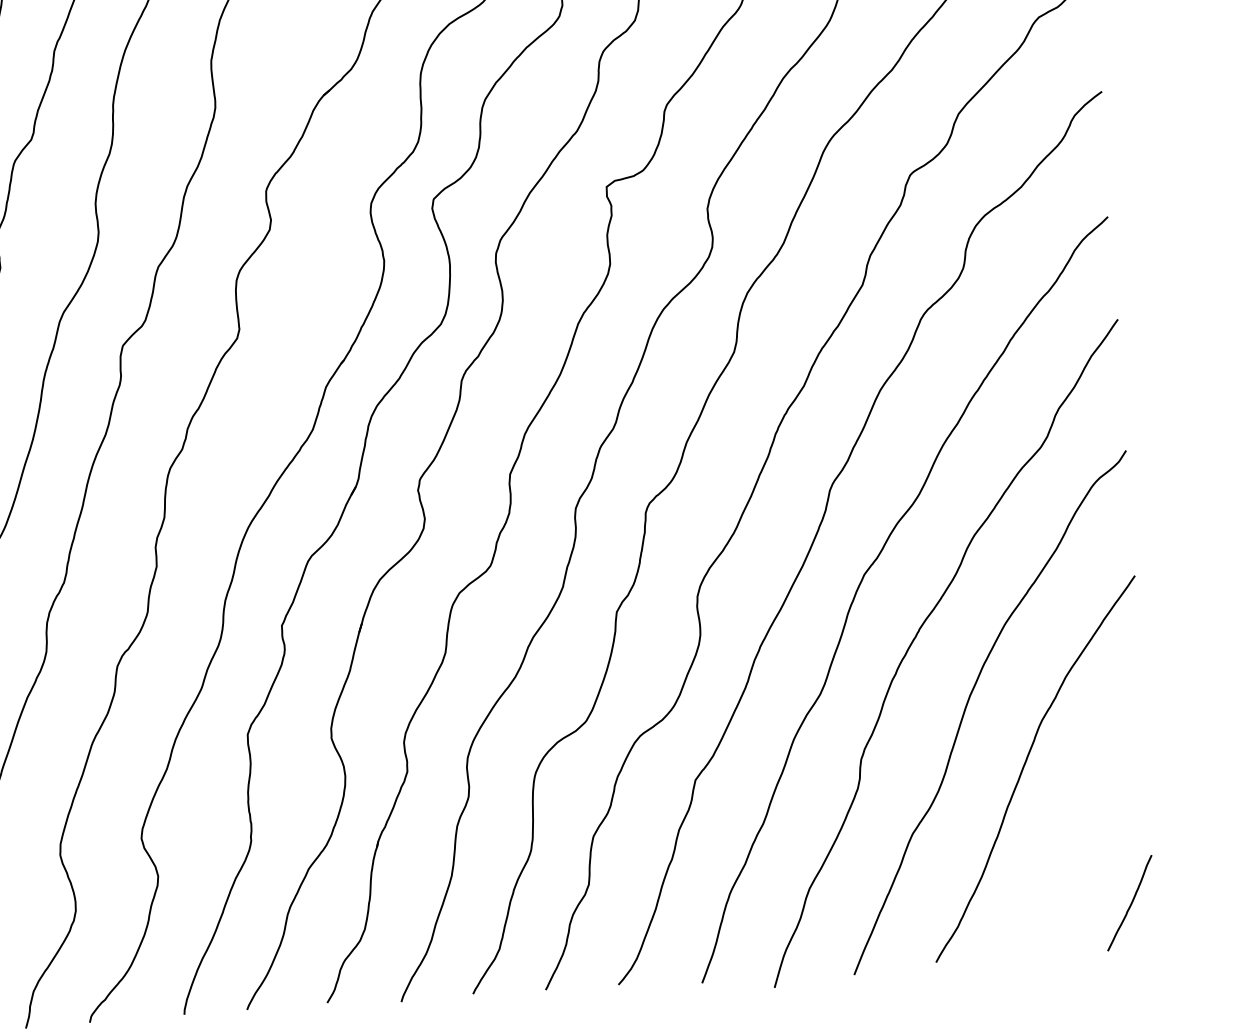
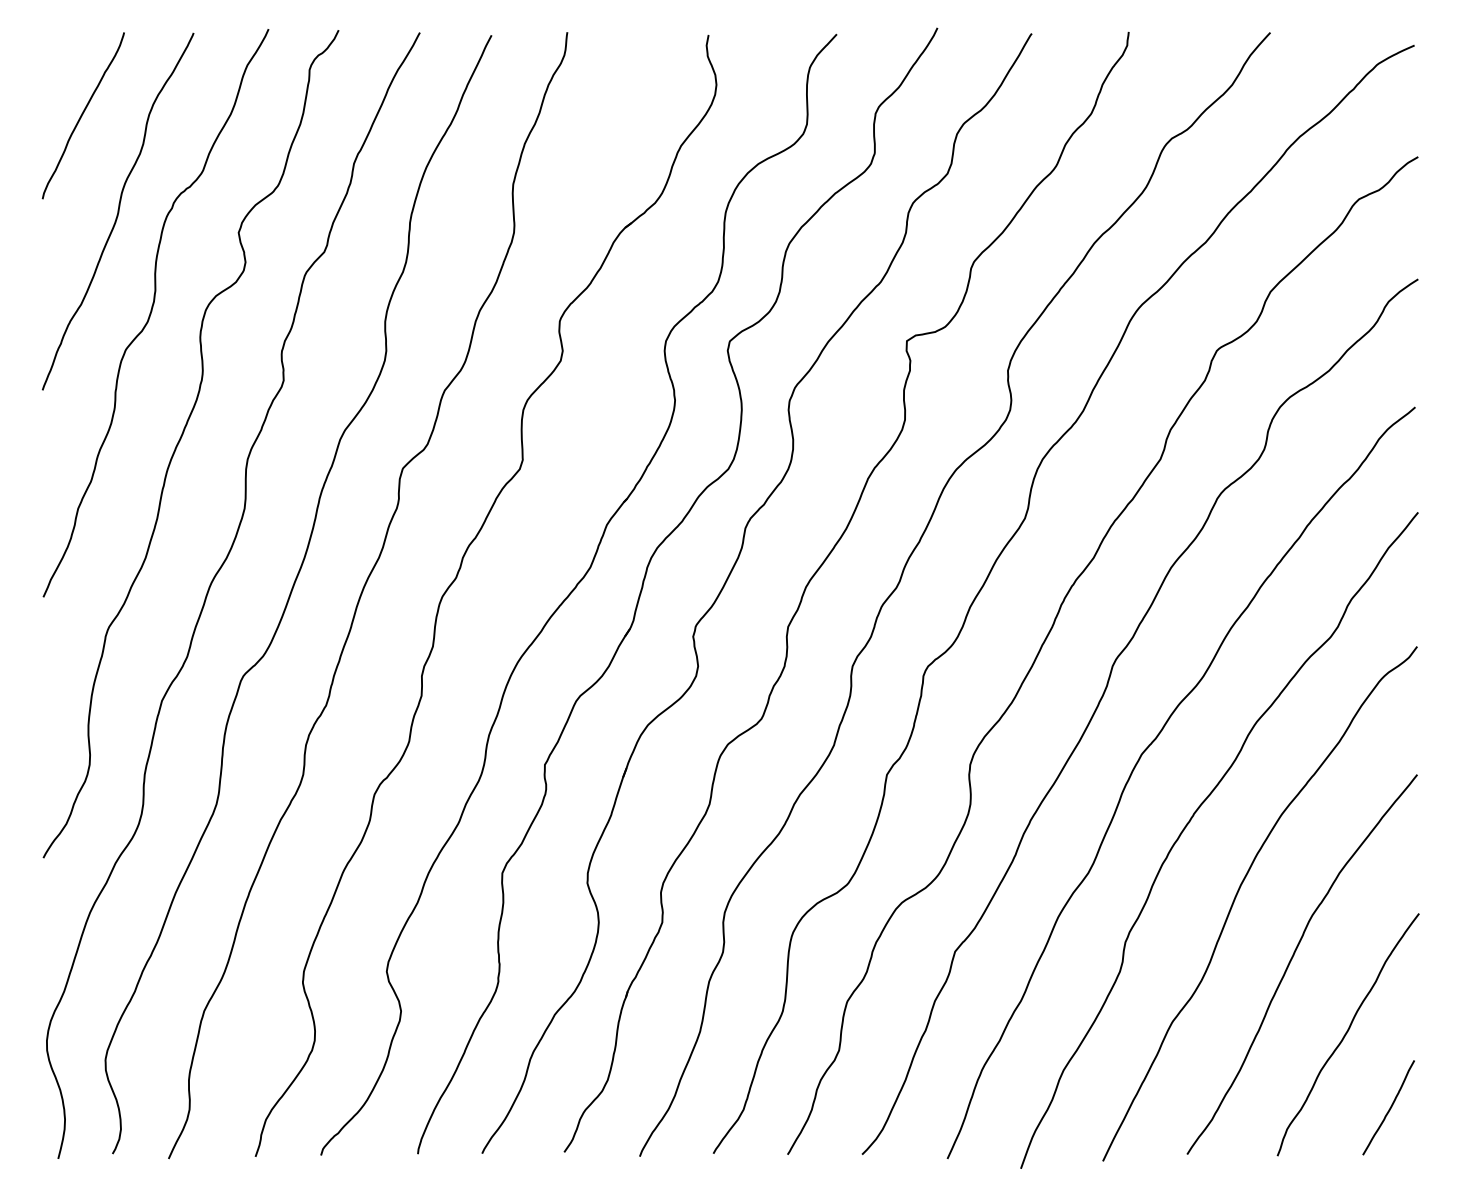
curve: (1084, 833) -> (1347, 1033), added

